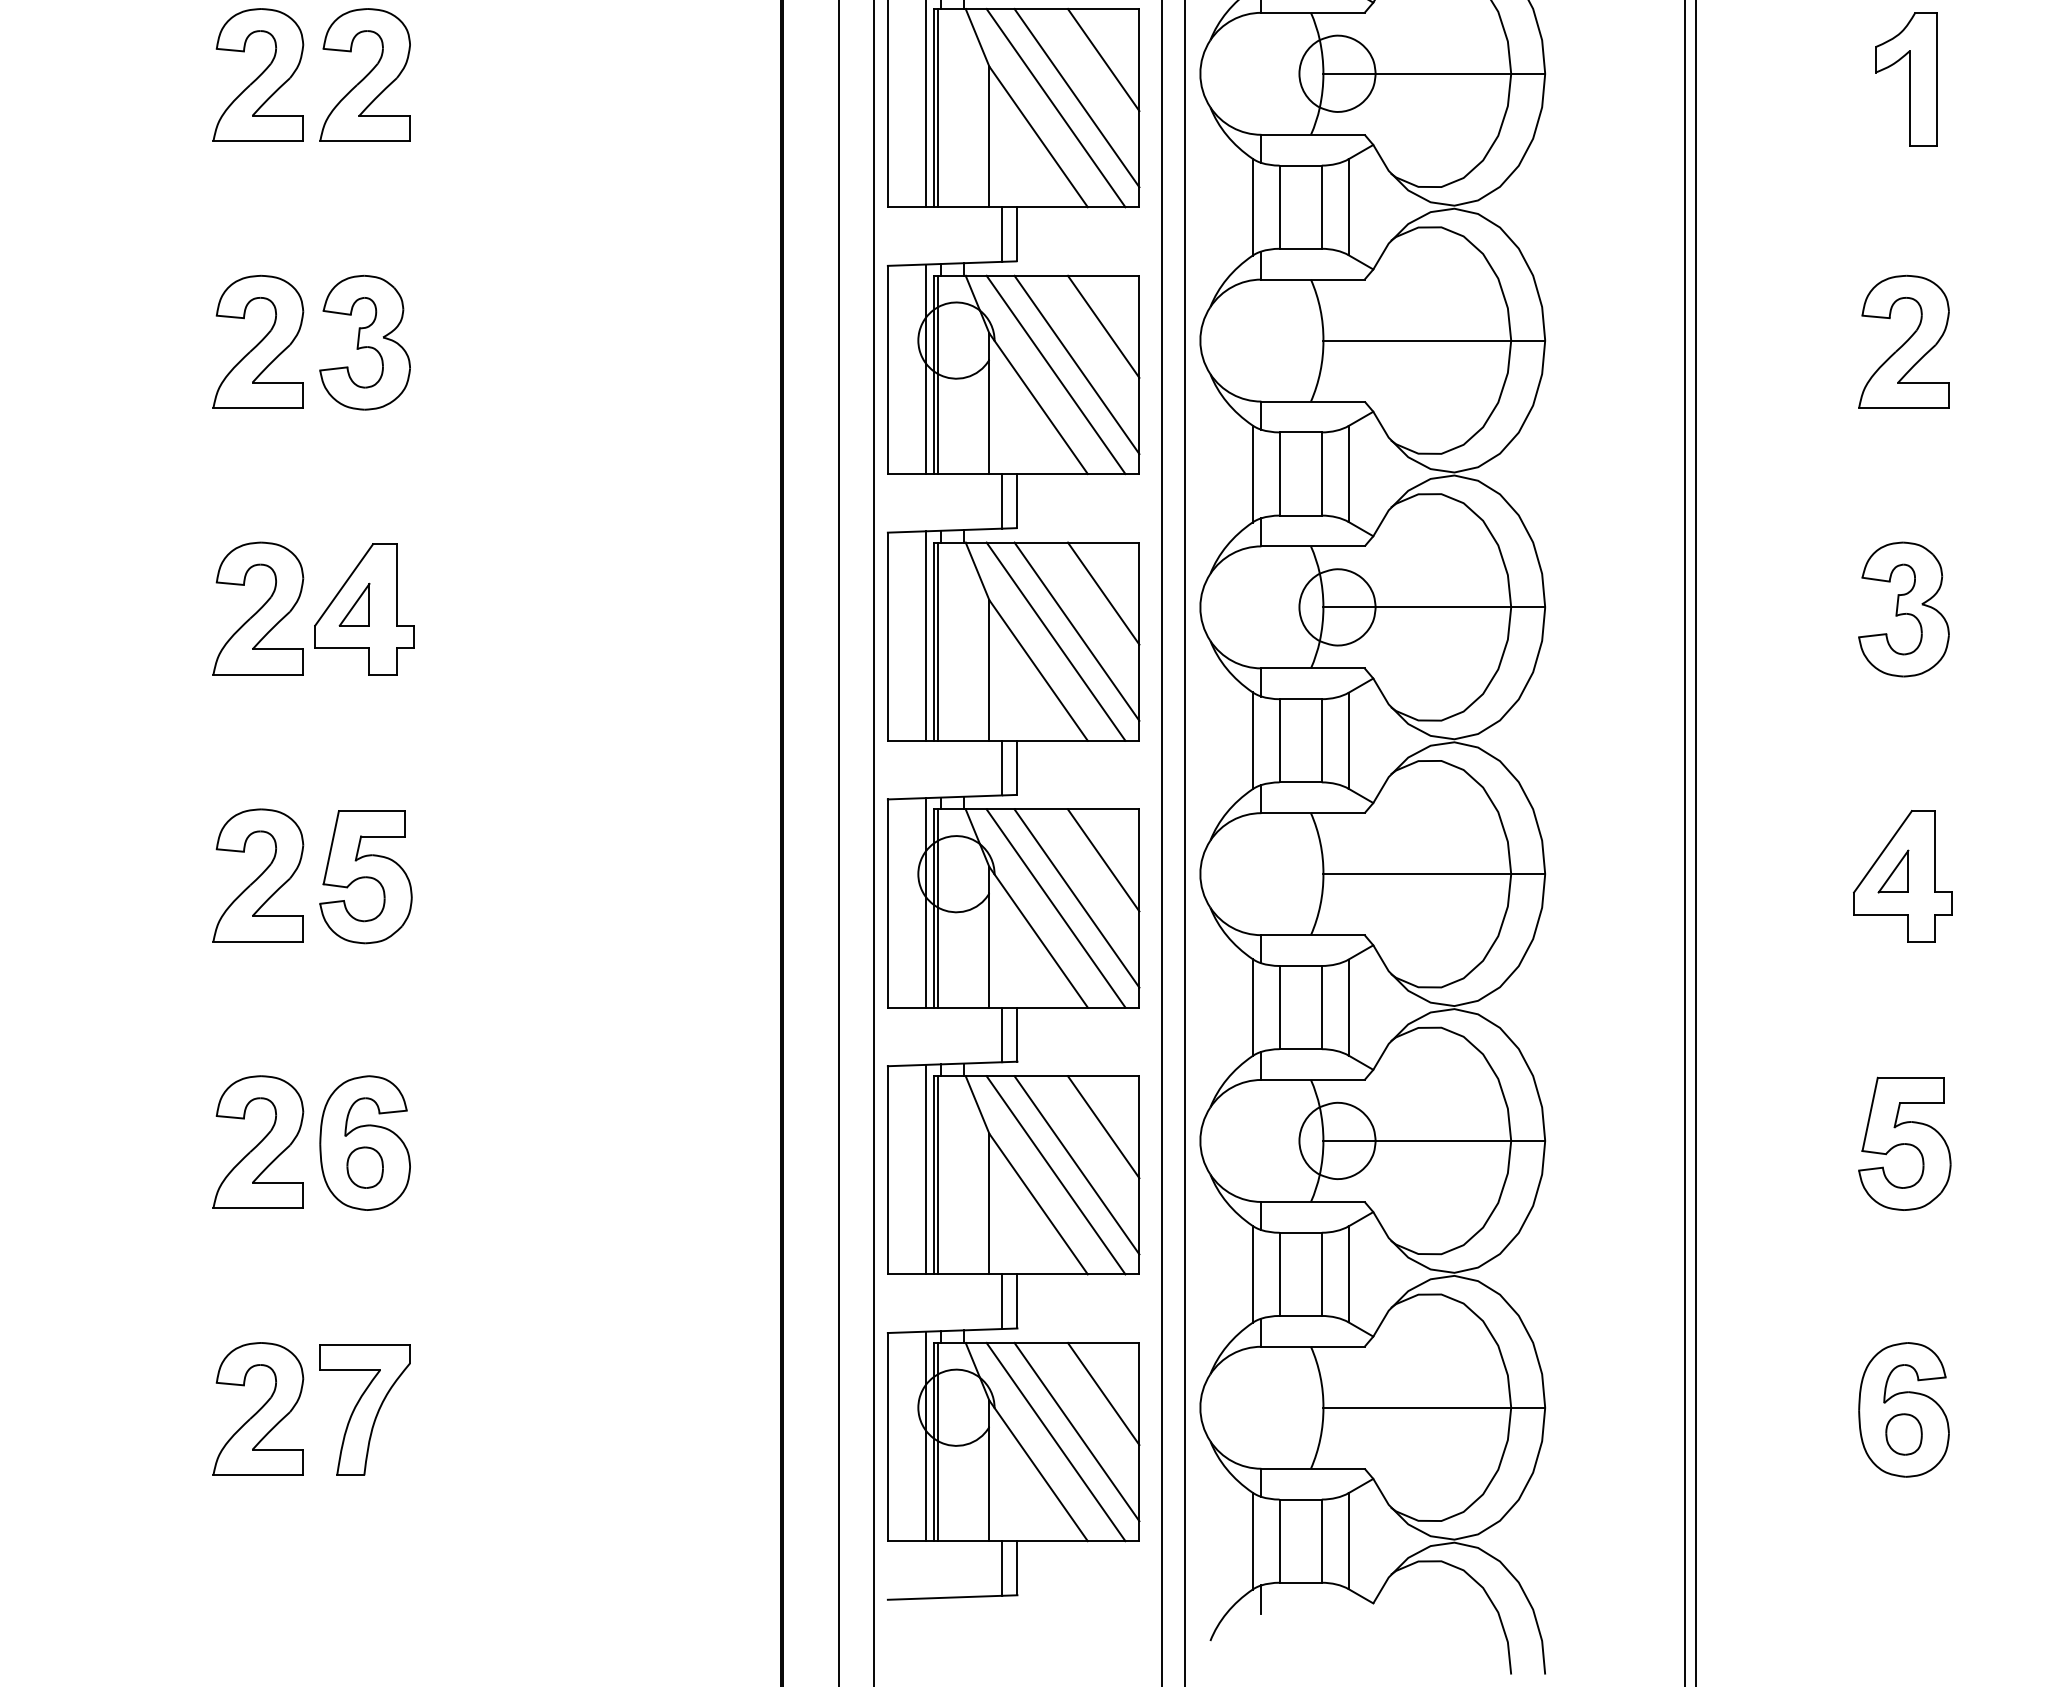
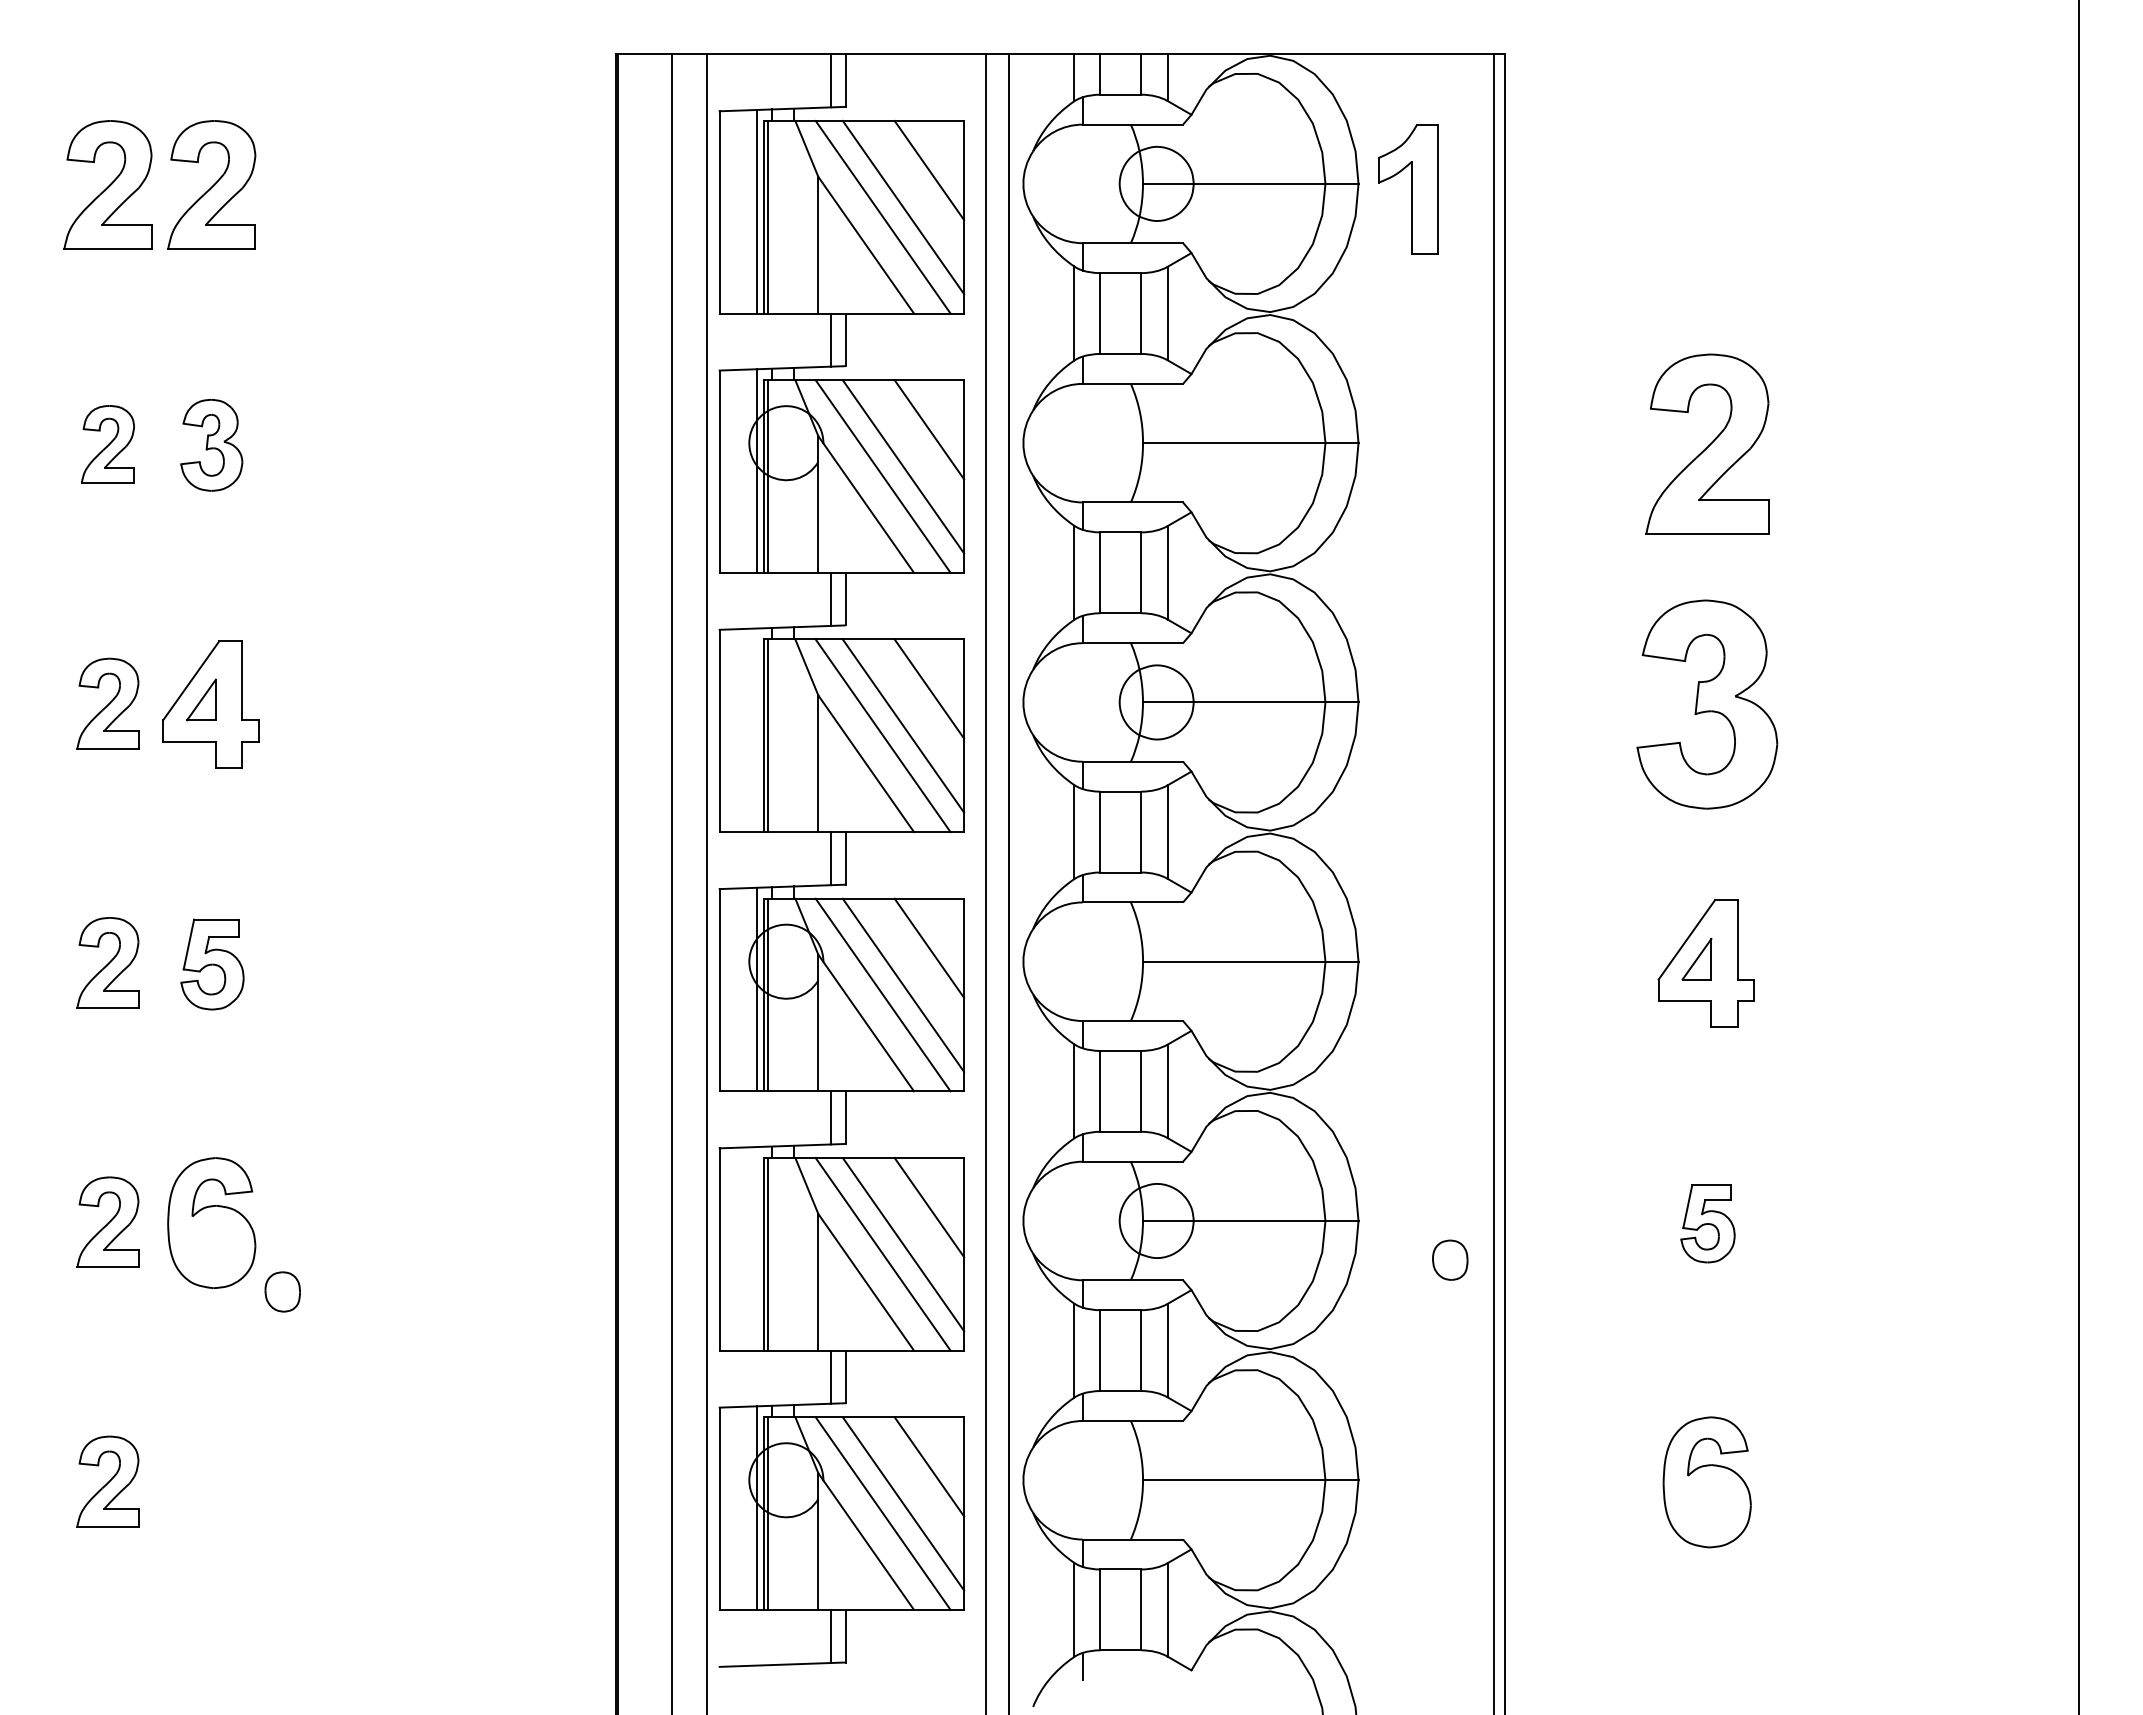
part: (1906, 79) -> (1408, 189), moved
part: (257, 341) -> (107, 444), size x0.6
part: (1903, 341) -> (1706, 444), size x1.4
part: (364, 342) -> (211, 445), size x0.7
part: (257, 608) -> (107, 703), size x0.7
part: (1903, 609) -> (1706, 704), size x1.6
line: (925, 636) -> (756, 730), removed
part: (257, 874) -> (107, 962), size x0.7
part: (365, 877) -> (212, 964), size x0.7
part: (257, 1142) -> (107, 1222), size x0.7
part: (1904, 1143) -> (1707, 1223), size x0.6
part: (364, 1167) -> (282, 1291), moved
line: (925, 1169) -> (756, 1248), removed
part: (257, 1409) -> (107, 1481), size x0.7
part: (364, 1410) -> (211, 1482), removed
part: (1904, 1433) -> (1450, 1259), moved

